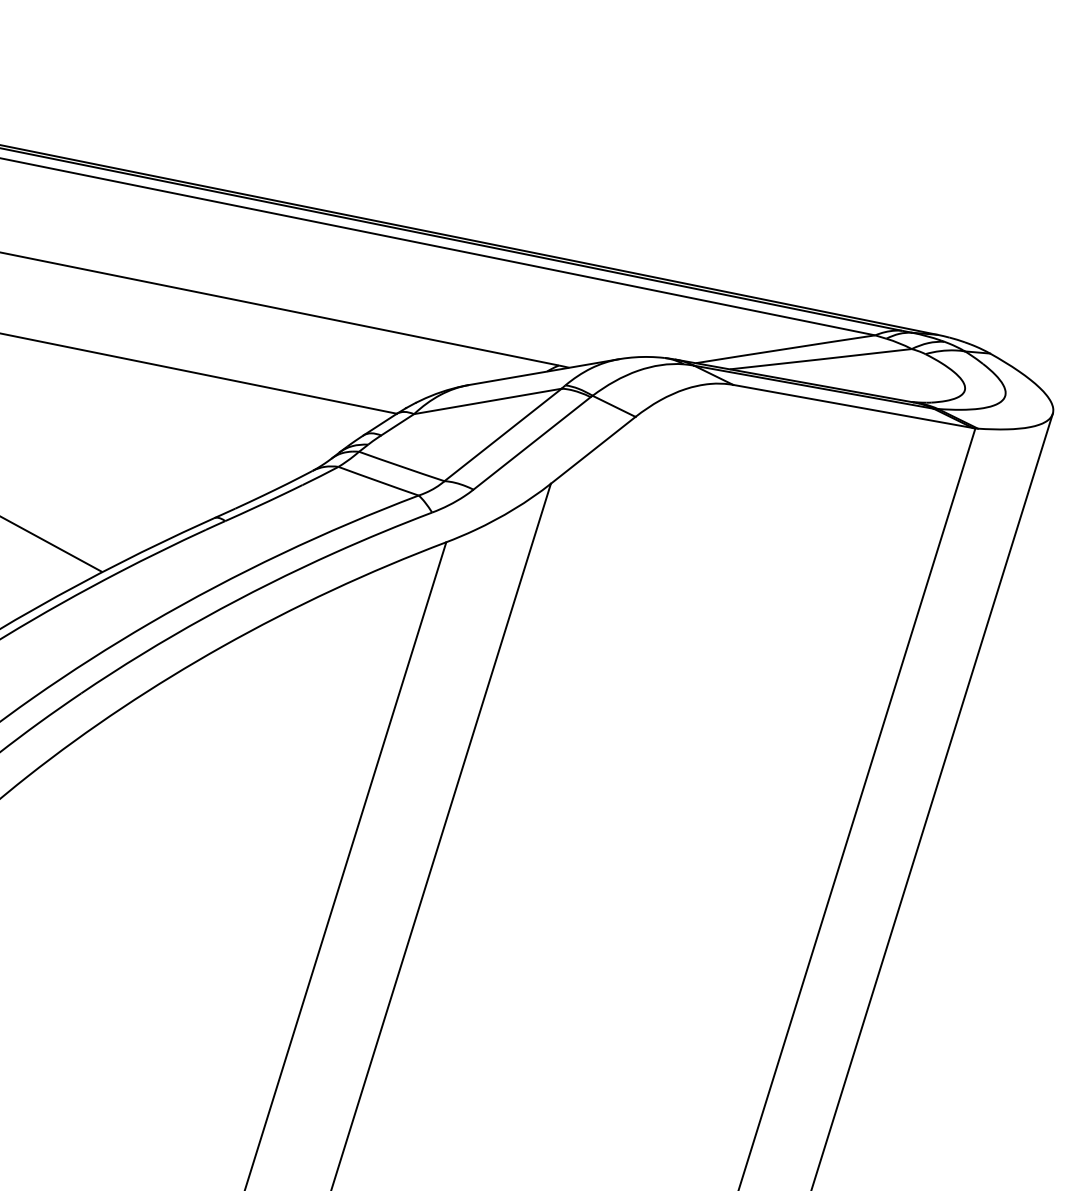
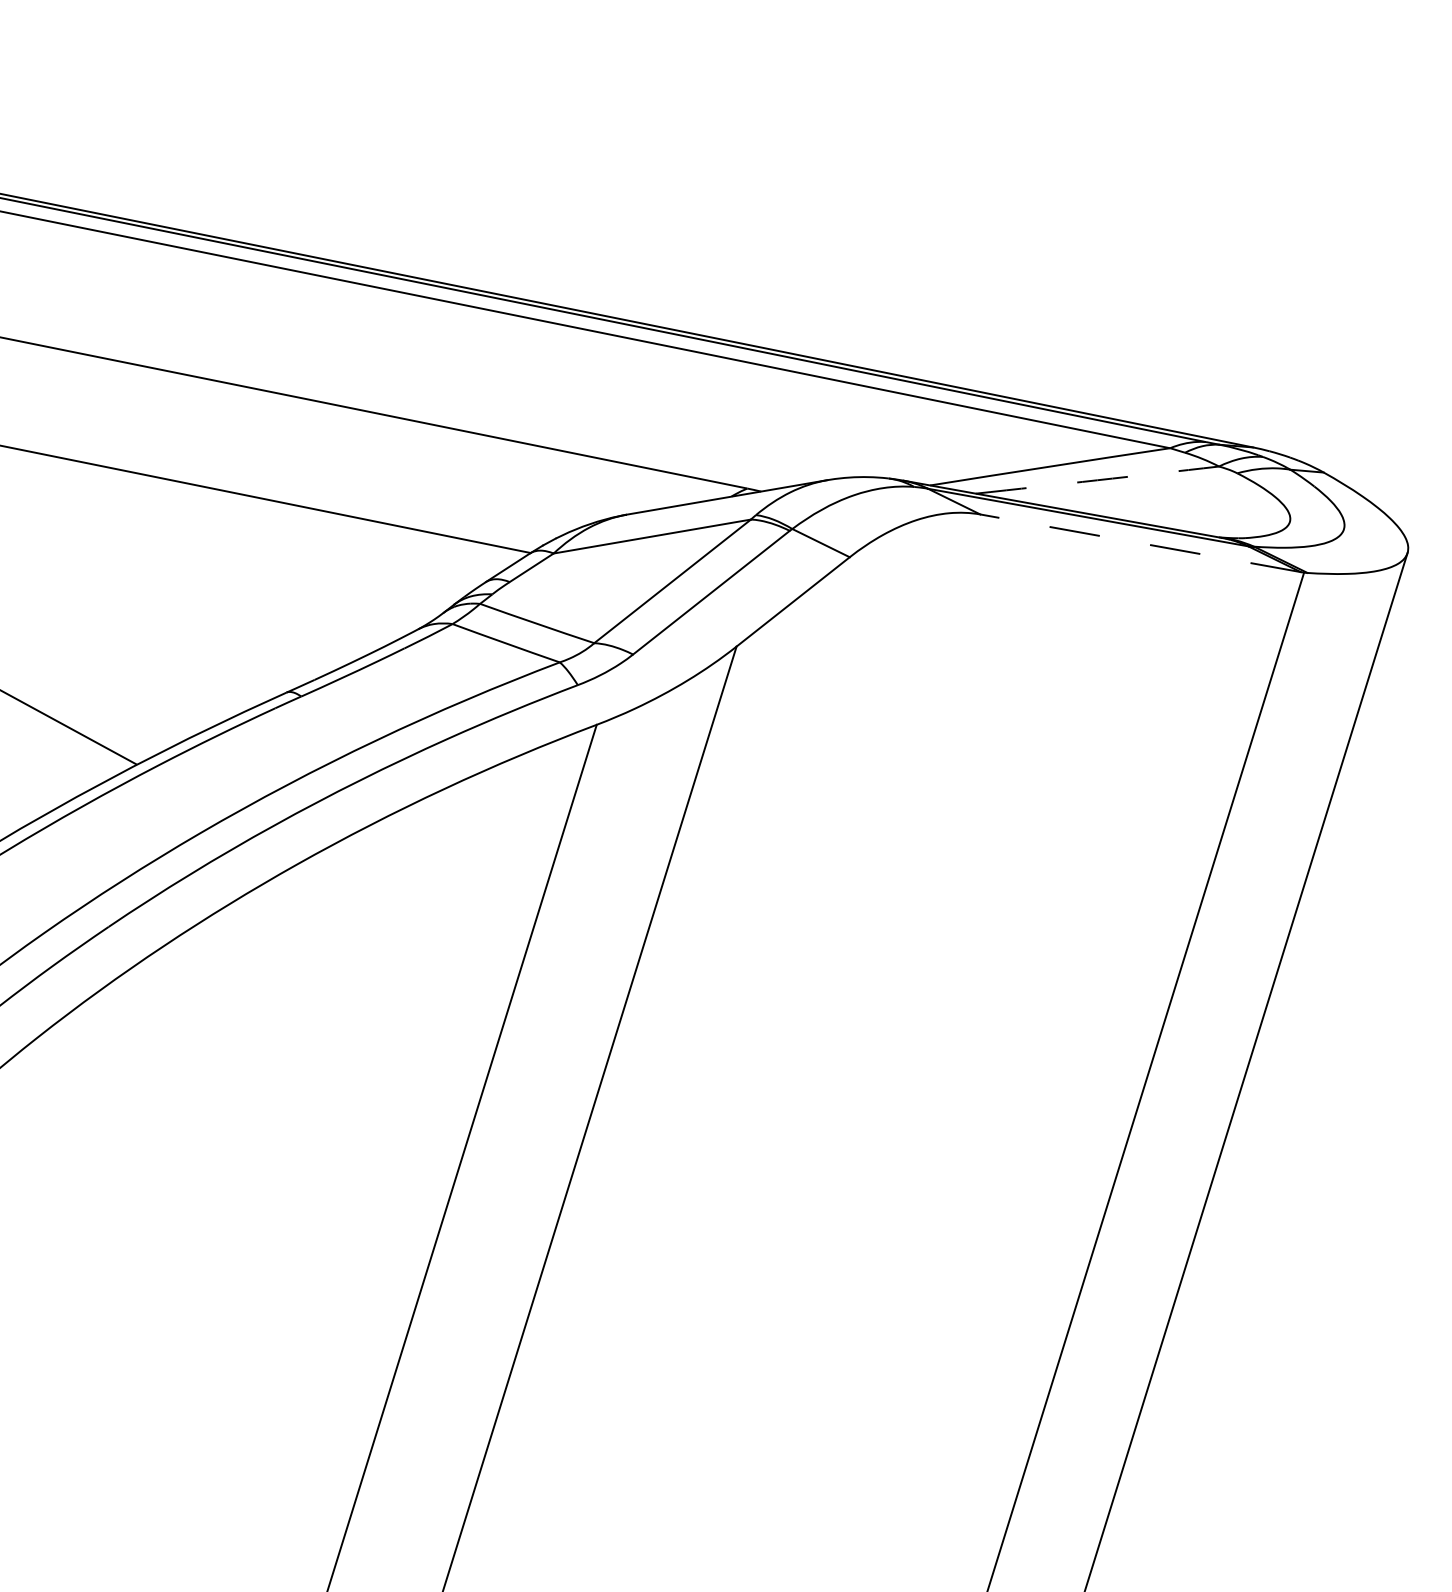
arc: (820, 359) -> (1096, 480), solid -> dashed
line: (853, 406) -> (1141, 543), solid -> dashed

